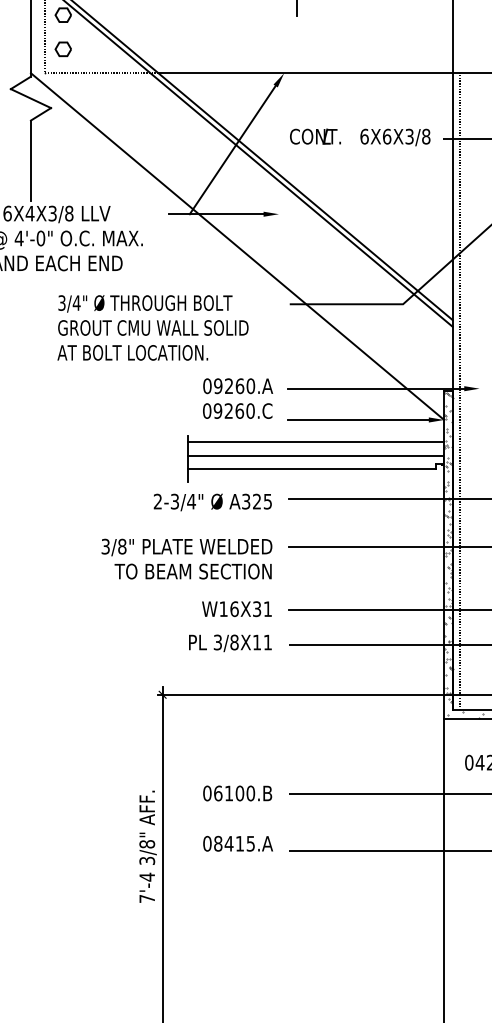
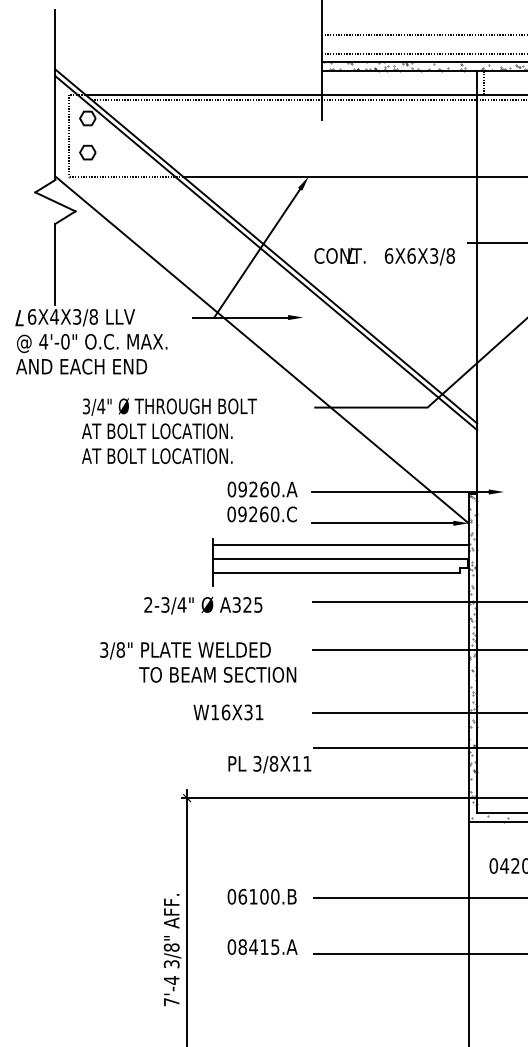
part: (360, 137) -> (384, 256), moved
text: (153, 328) -> (177, 431), GROUT CMU WALL SOLID -> AT BOLT LOCATION.
line: (460, 391) -> (484, 494), removed
text: (213, 502) -> (203, 605), moved
text: (187, 547) -> (185, 650), moved
text: (237, 609) -> (228, 712), moved
text: (230, 643) -> (269, 764), moved

